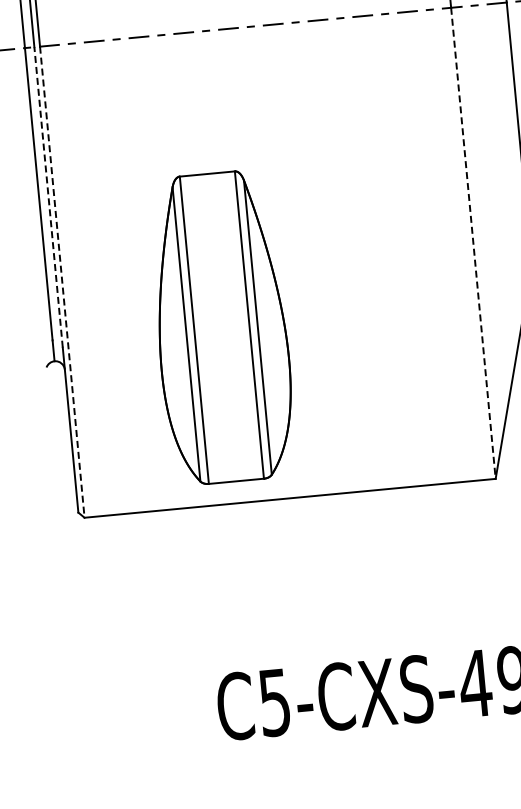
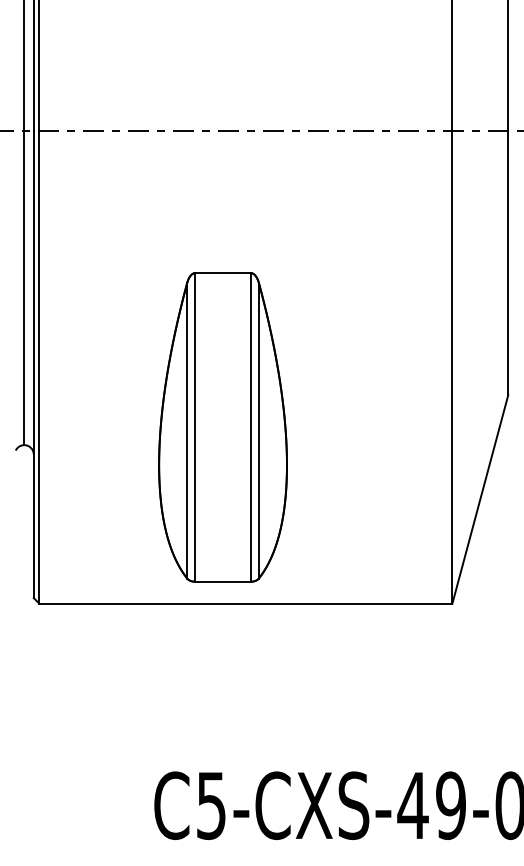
line: (48, 197) -> (33, 281), dashed -> solid
line: (473, 243) -> (452, 367), dashed -> solid
line: (62, 282) -> (39, 367), dashed -> solid
part: (221, 327) -> (222, 427), moved

